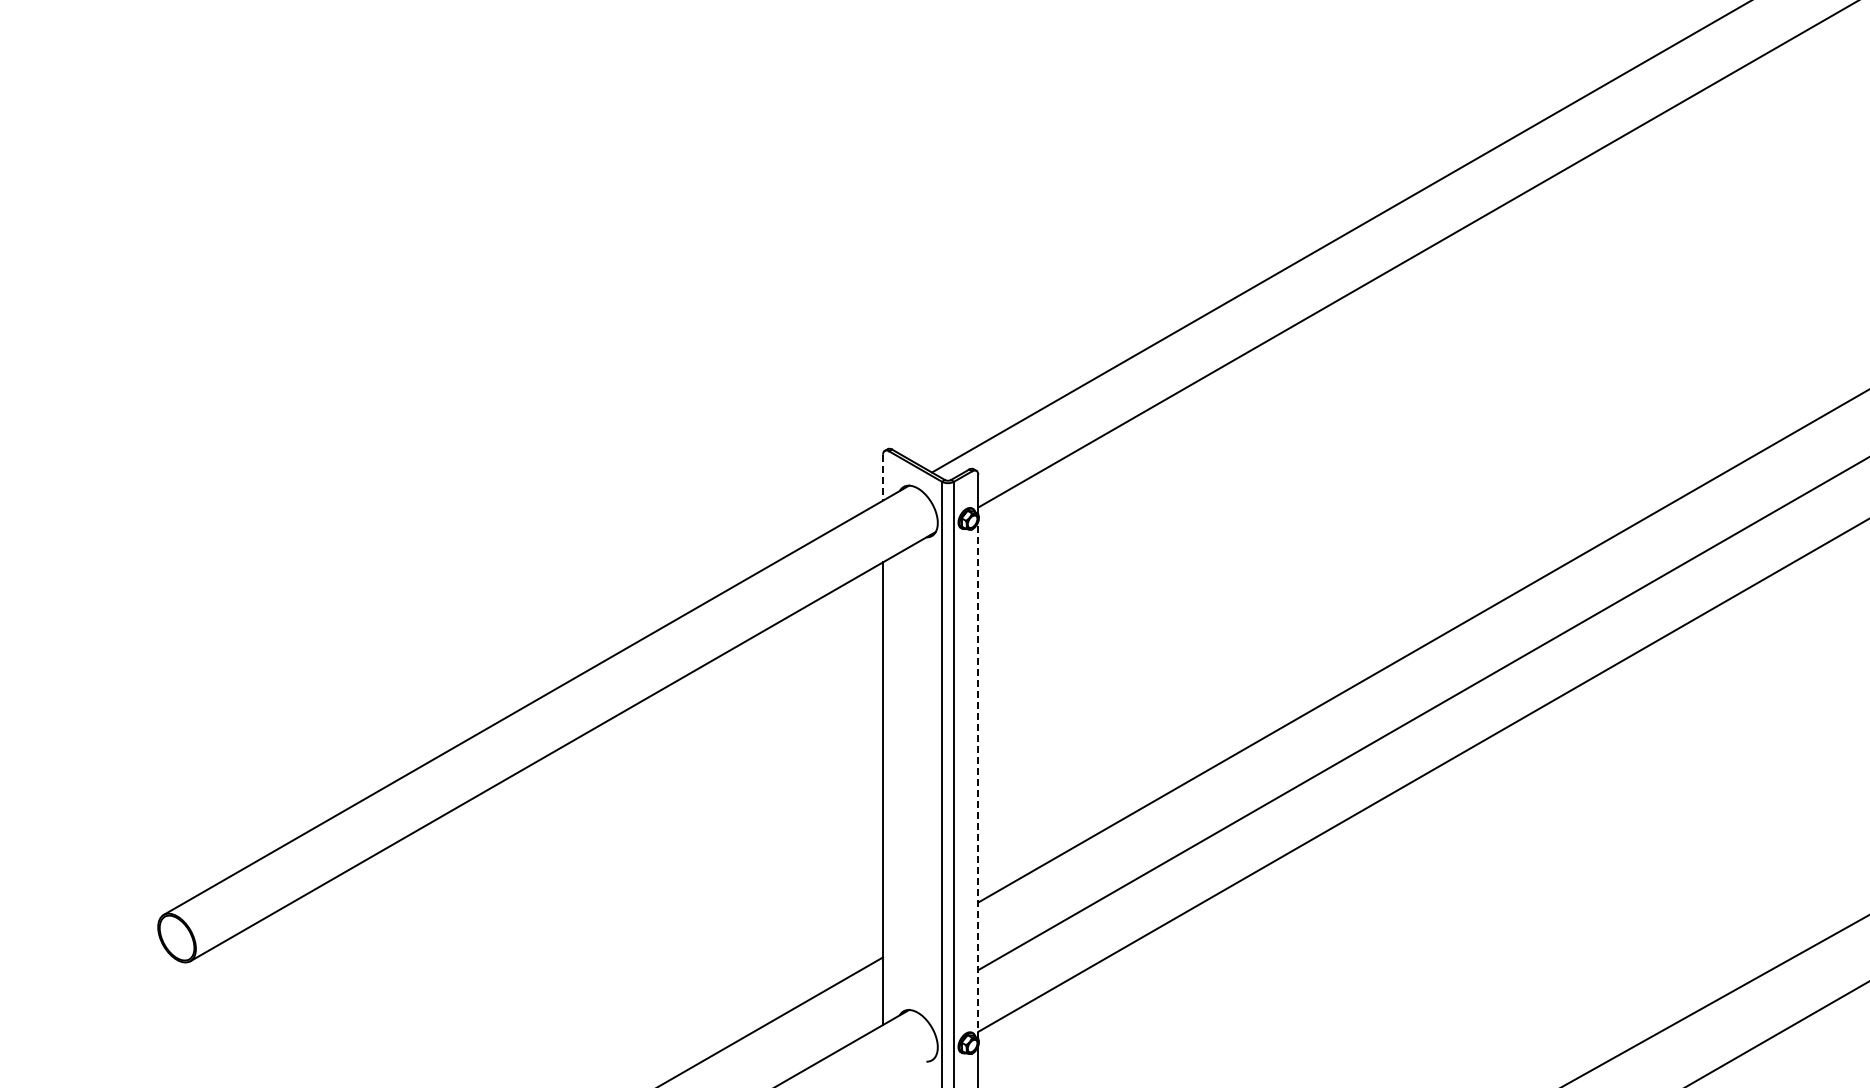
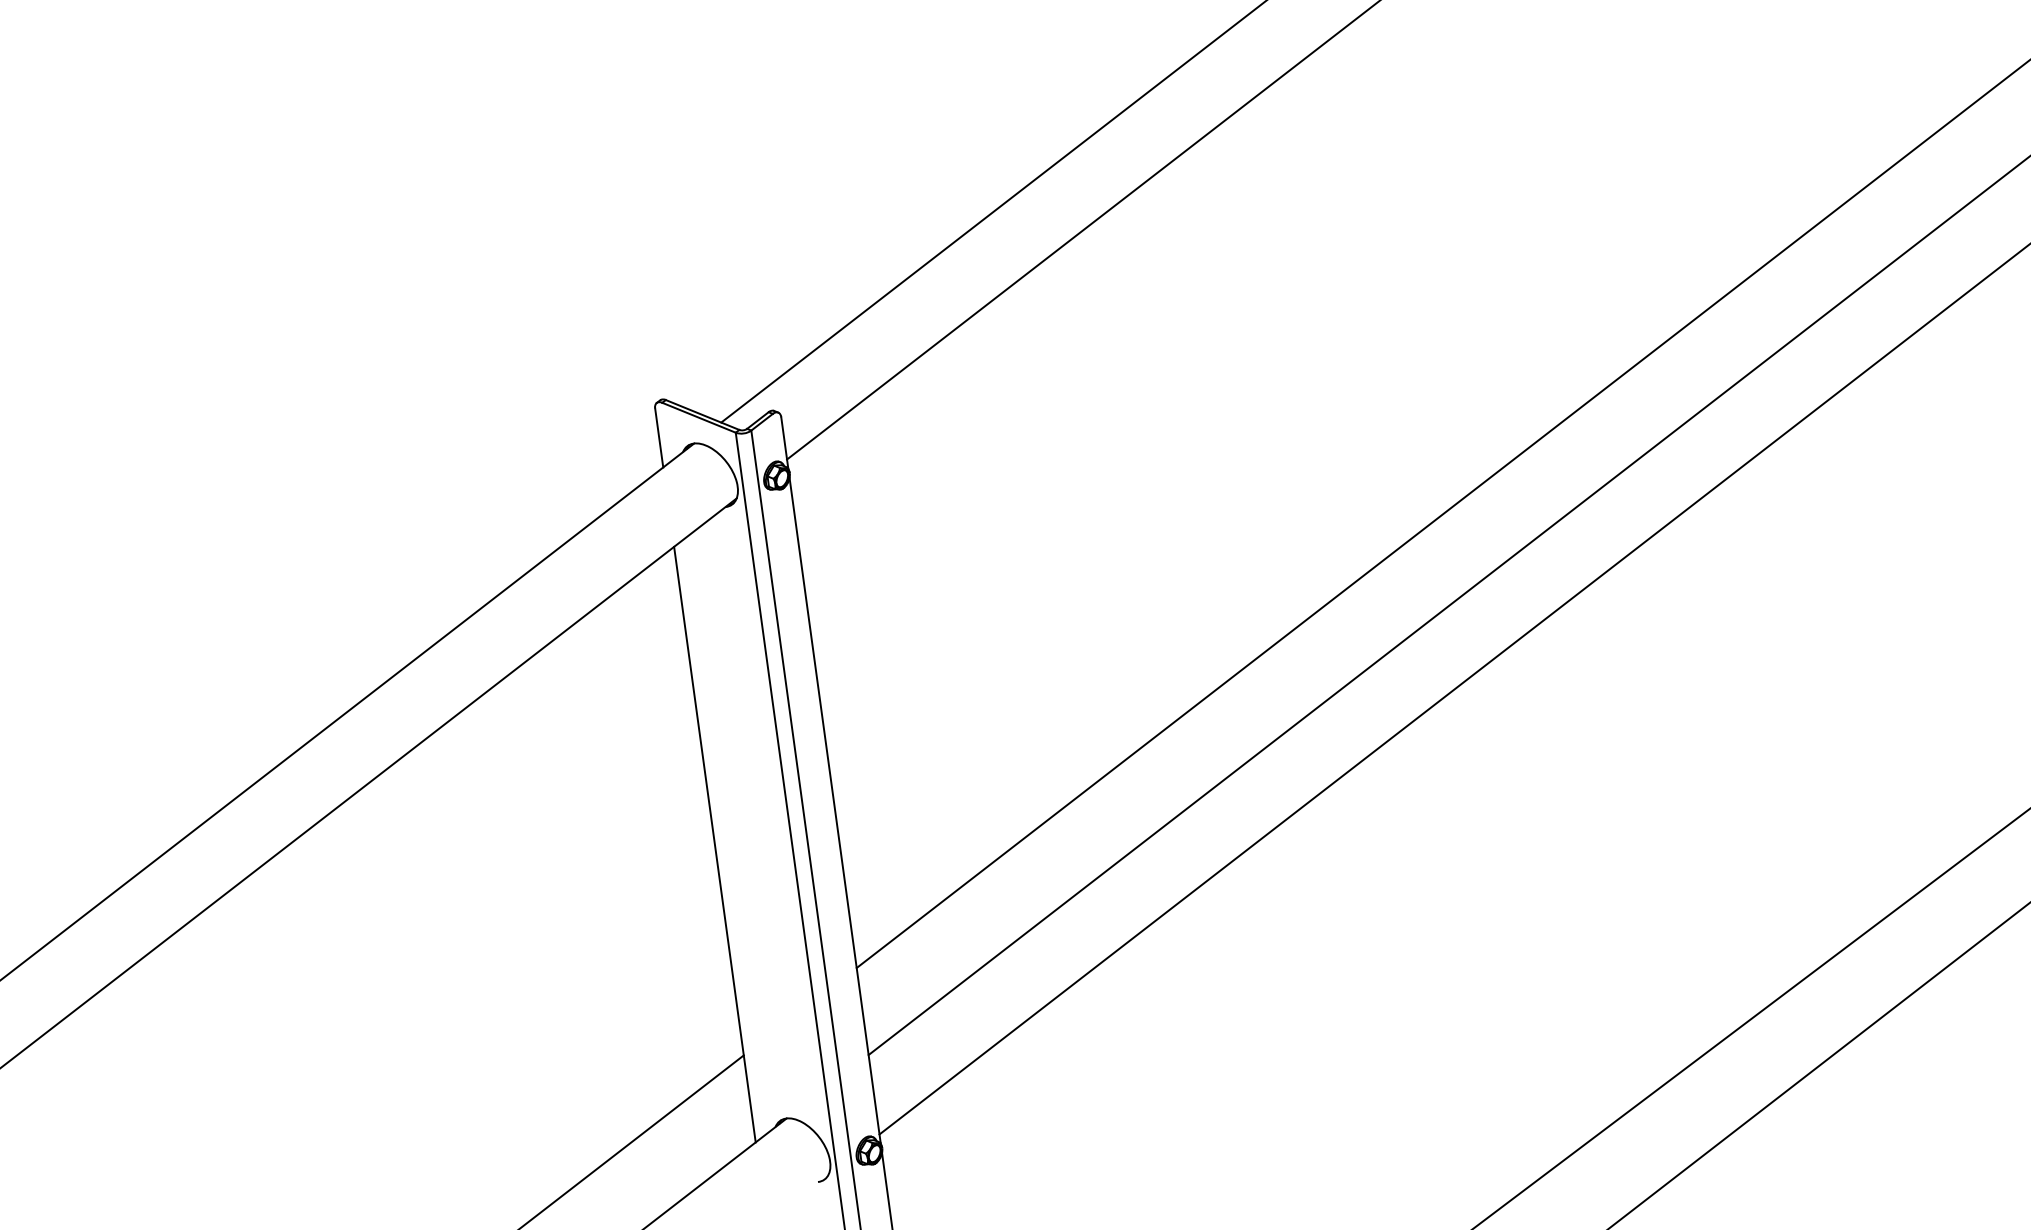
line: (883, 477) -> (659, 437), dashed -> solid
line: (978, 779) -> (835, 809), dashed -> solid

